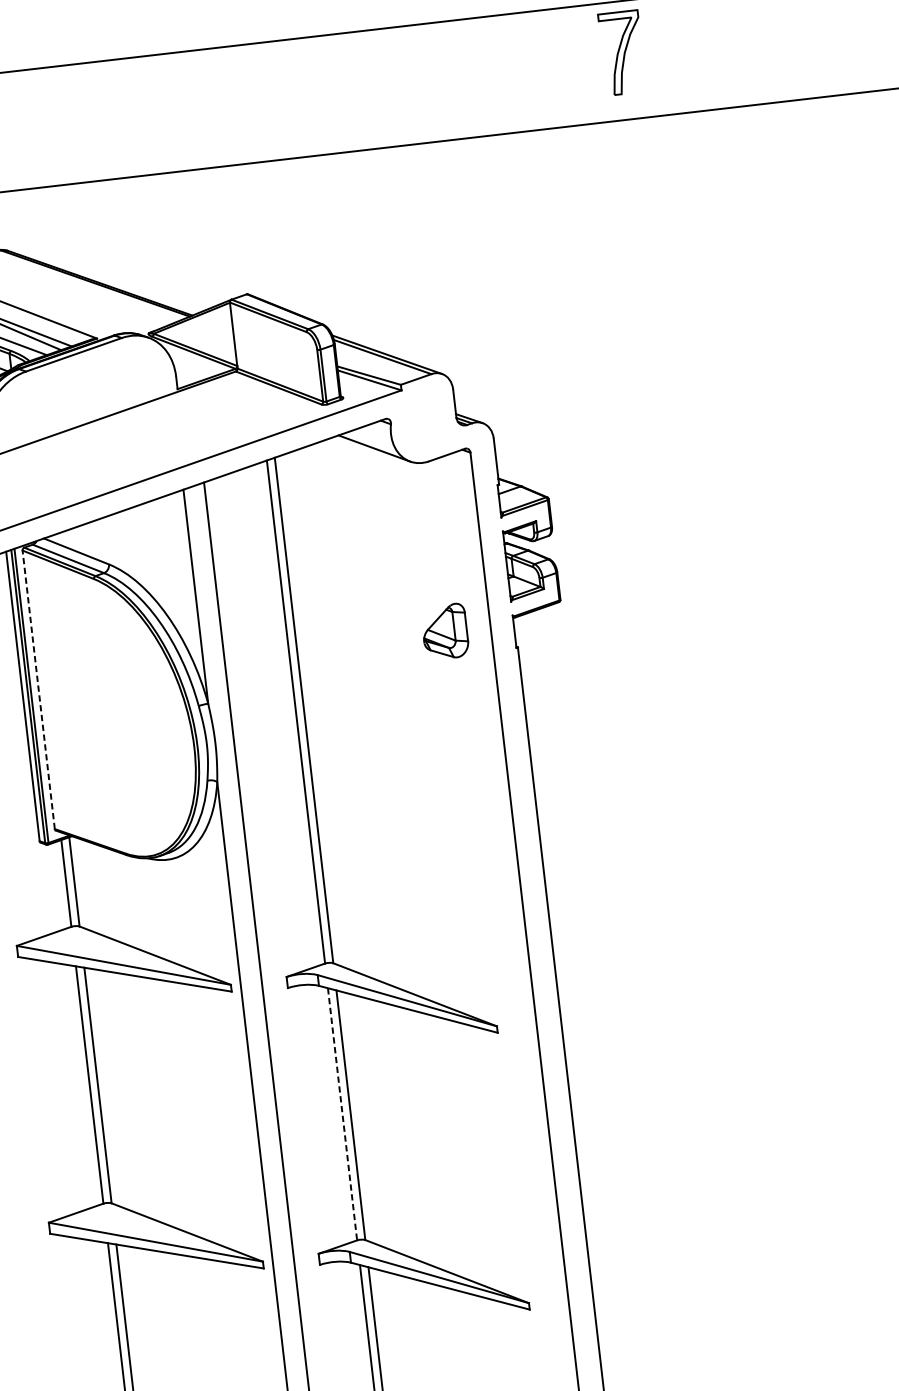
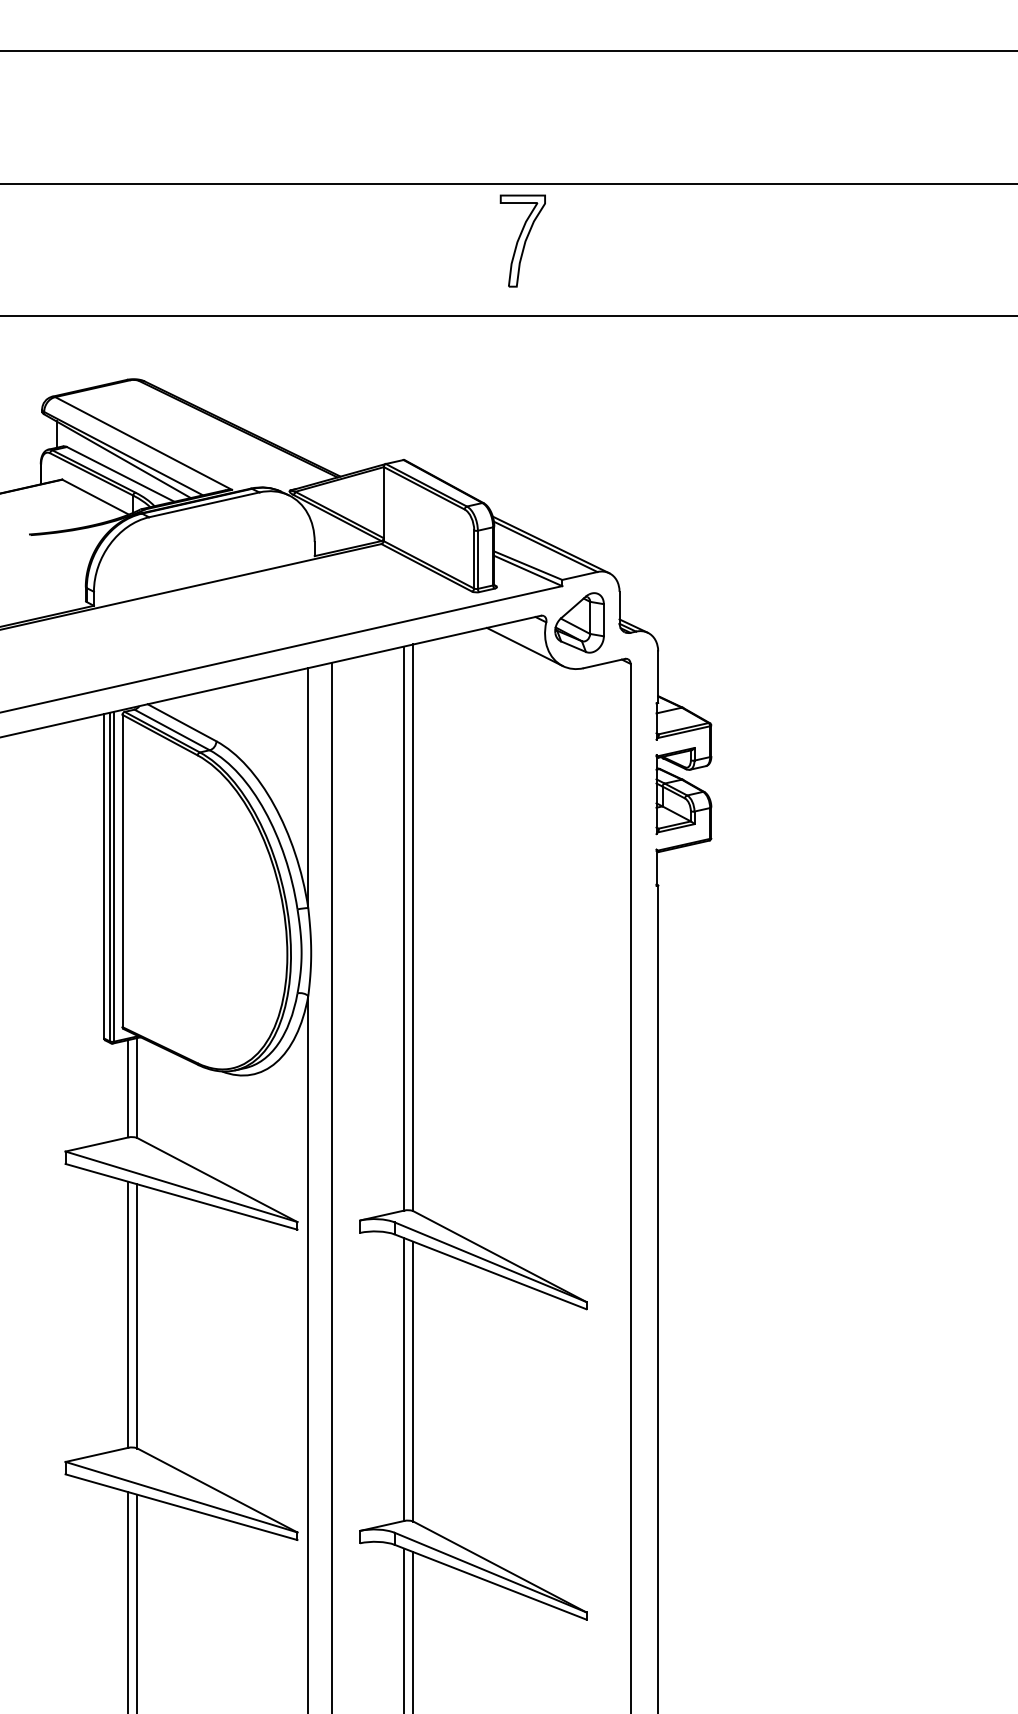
part: (621, 52) -> (522, 240), moved
part: (444, 631) -> (579, 622), moved
line: (38, 689) -> (122, 870), dashed -> solid
line: (342, 1115) -> (404, 1380), dashed -> solid

